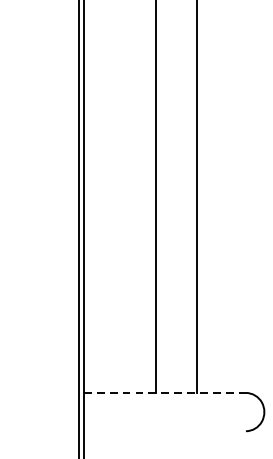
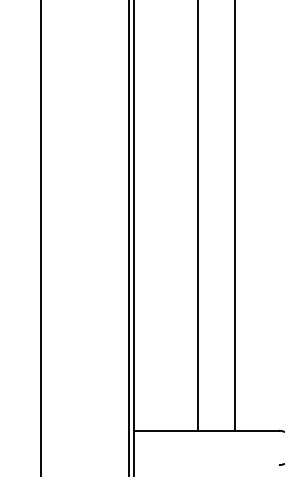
line: (165, 392) -> (206, 430), dashed -> solid

